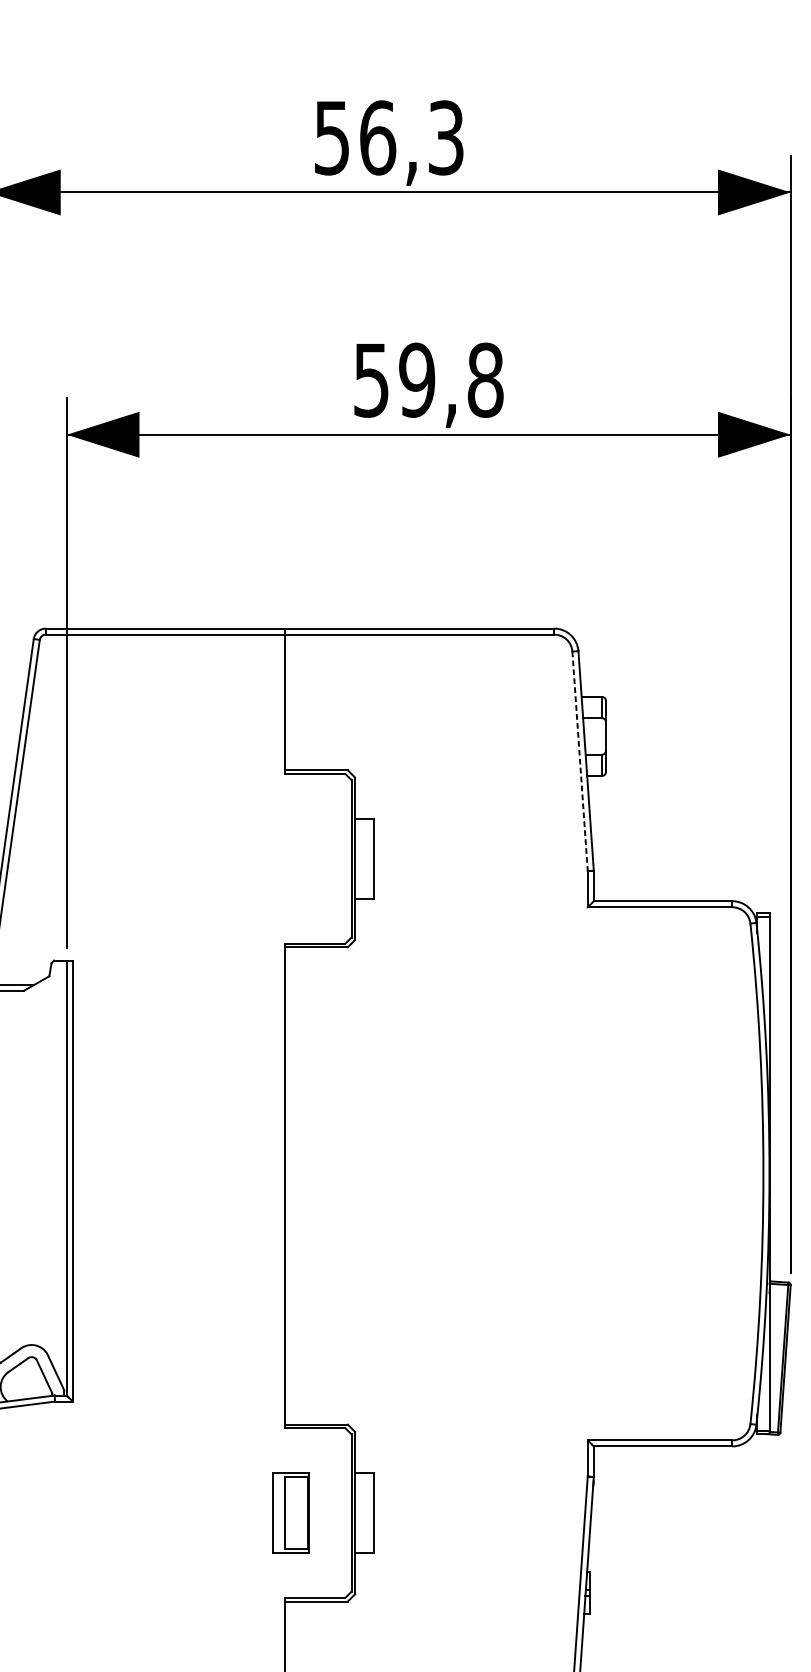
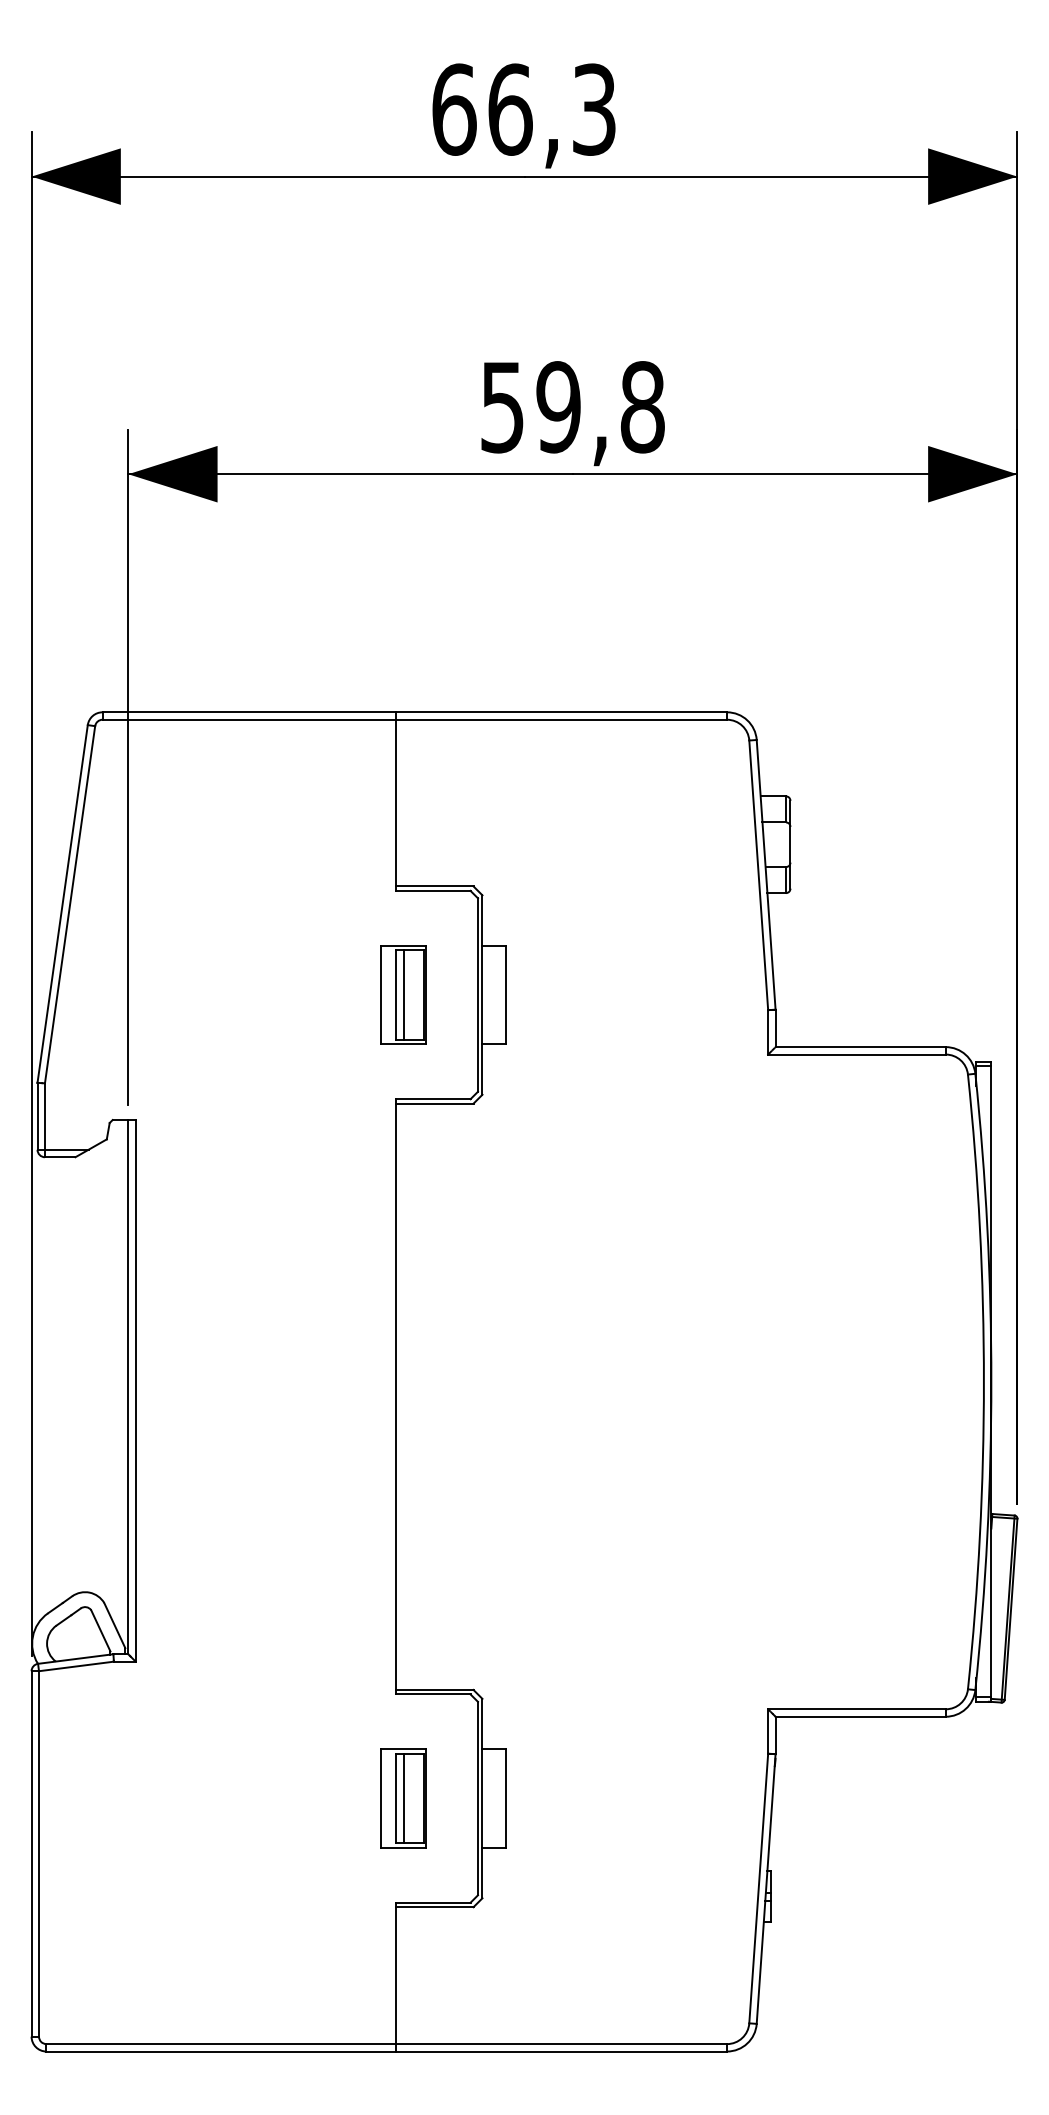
text: (332, 137) -> (454, 109), 56,3 -> 66,3
line: (579, 761) -> (758, 875), dashed -> solid
part: (290, 858) -> (403, 994), added
line: (290, 1512) -> (403, 1798), added

